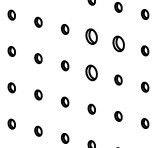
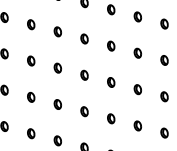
part: (92, 35) -> (111, 45), size x0.62
part: (118, 42) -> (137, 52), size x0.62
part: (92, 72) -> (111, 82), size x0.62

